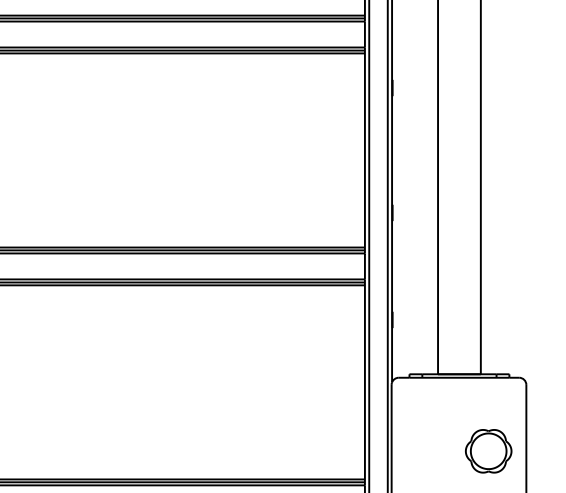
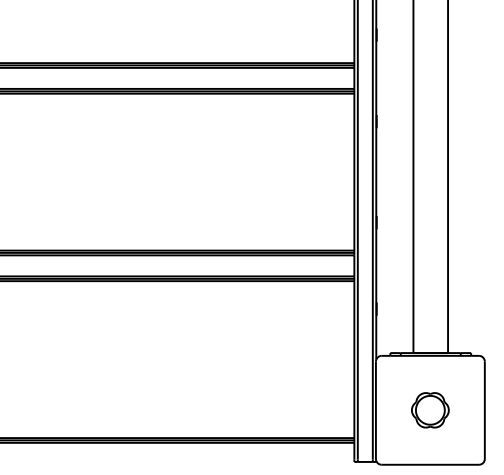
part: (488, 451) -> (430, 410), moved

